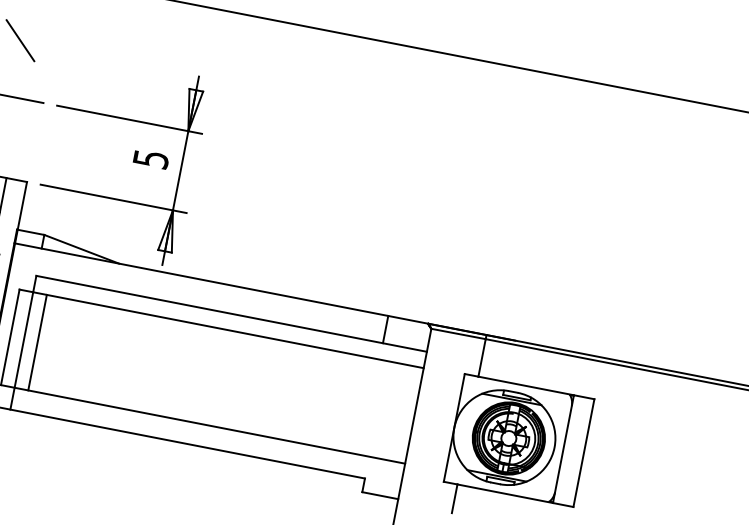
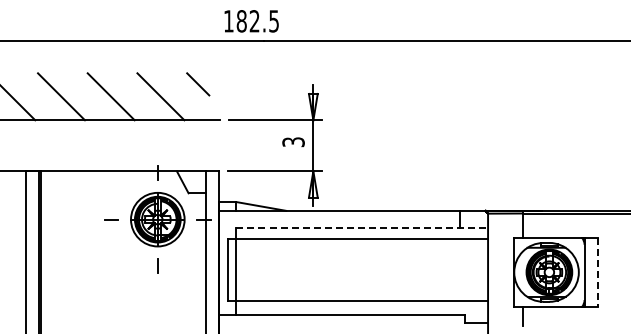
text: (151, 158) -> (293, 141), 5 -> 3
line: (231, 313) -> (362, 228), solid -> dashed
line: (37, 342) -> (245, 269), removed
line: (583, 453) -> (597, 272), solid -> dashed

